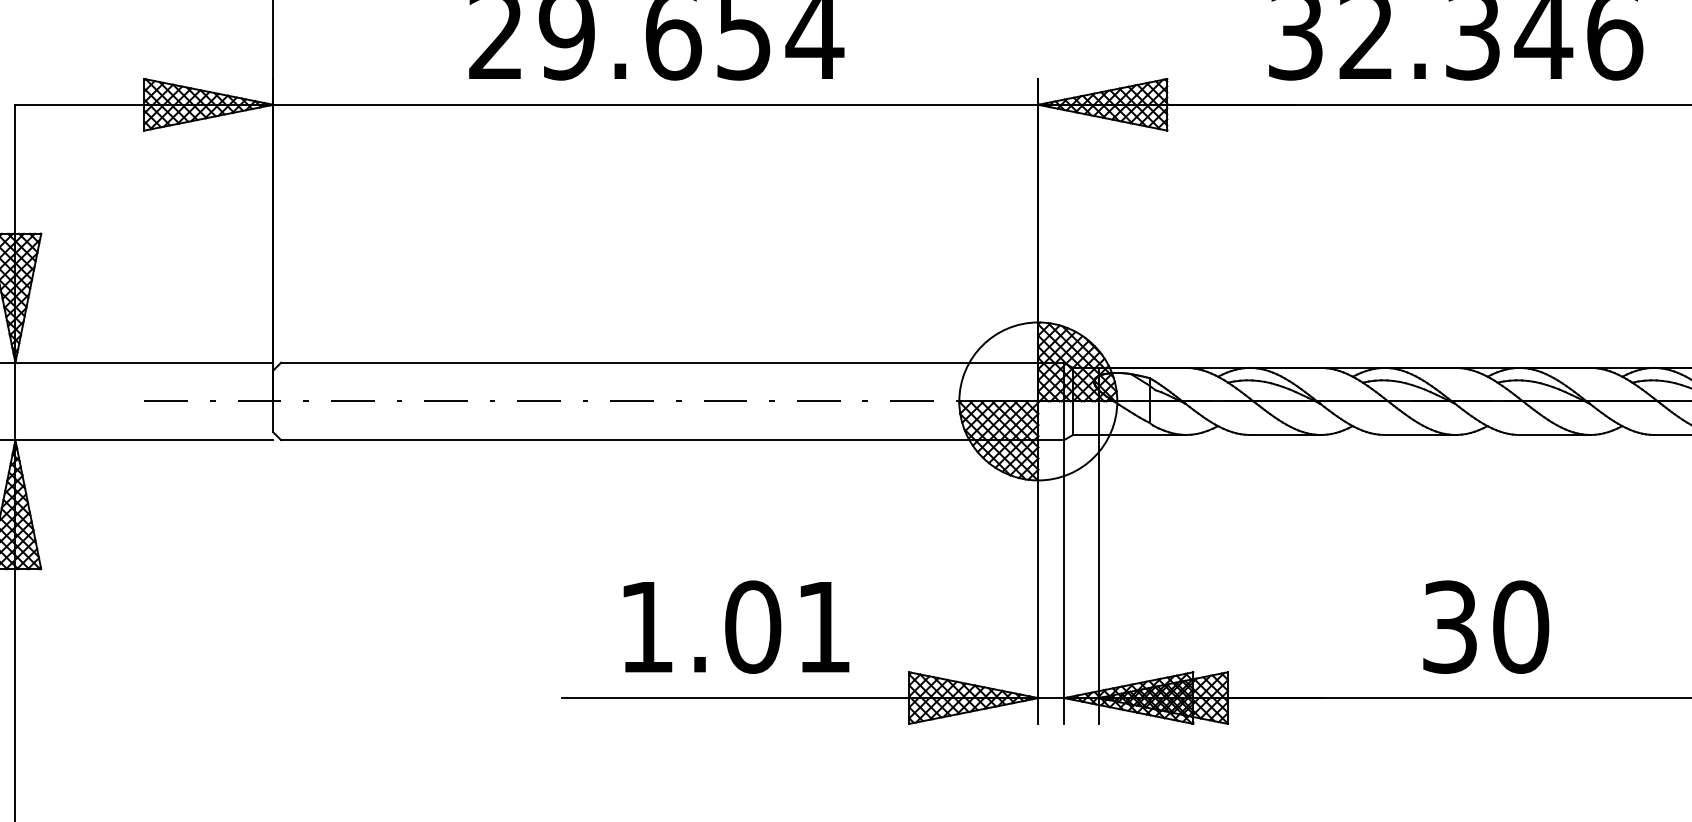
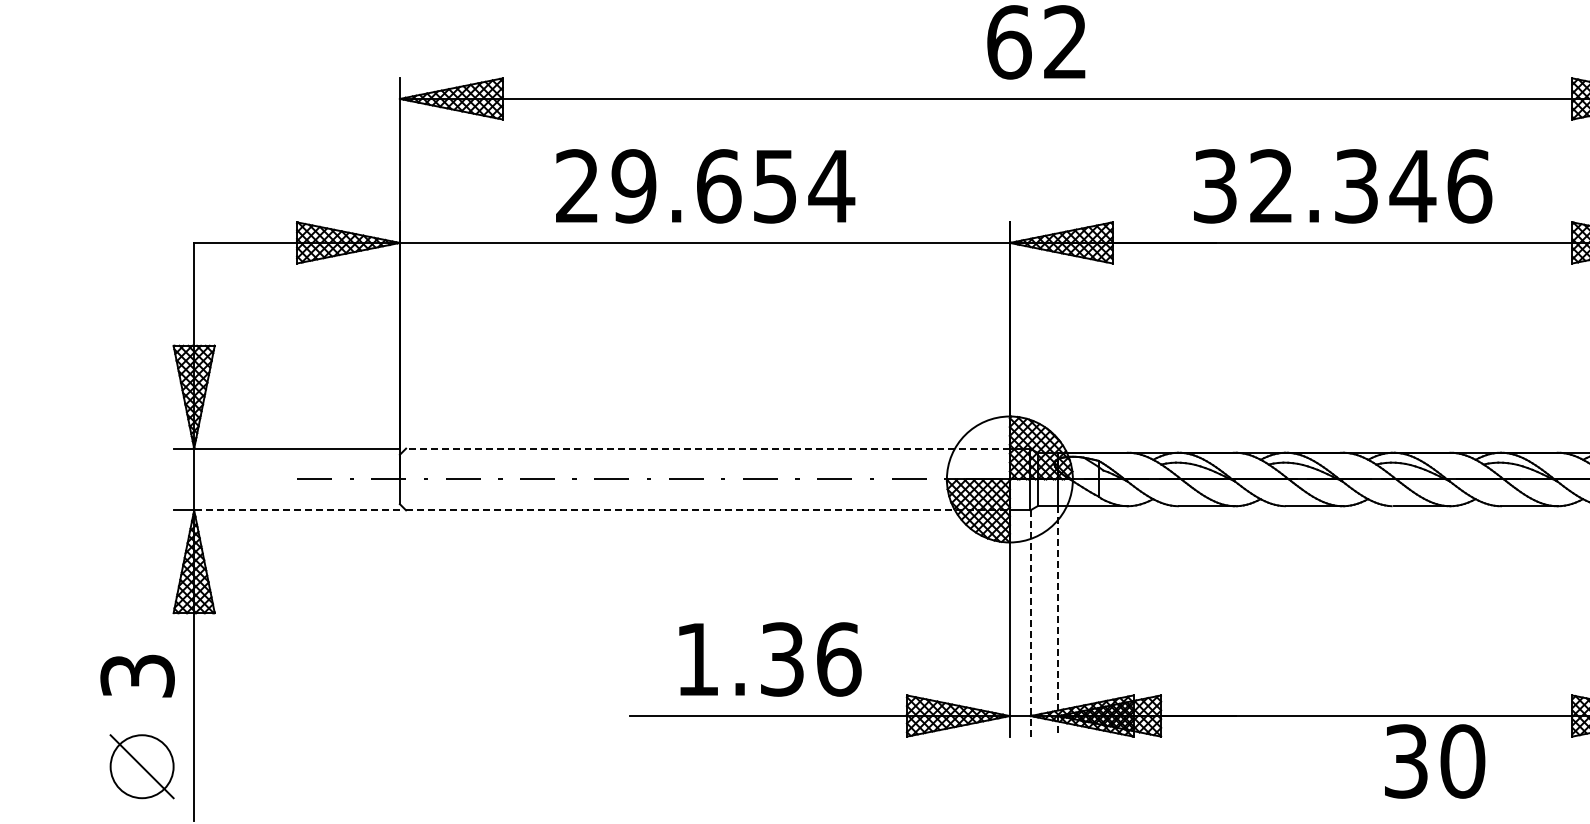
line: (659, 362) -> (707, 448), solid -> dashed
line: (144, 440) -> (297, 510), solid -> dashed
line: (659, 440) -> (707, 510), solid -> dashed
line: (1099, 579) -> (1058, 621), solid -> dashed
line: (1064, 580) -> (1030, 622), solid -> dashed
text: (788, 627) -> (810, 659), 1.01 -> 1.36
text: (1486, 627) -> (1435, 761), moved

